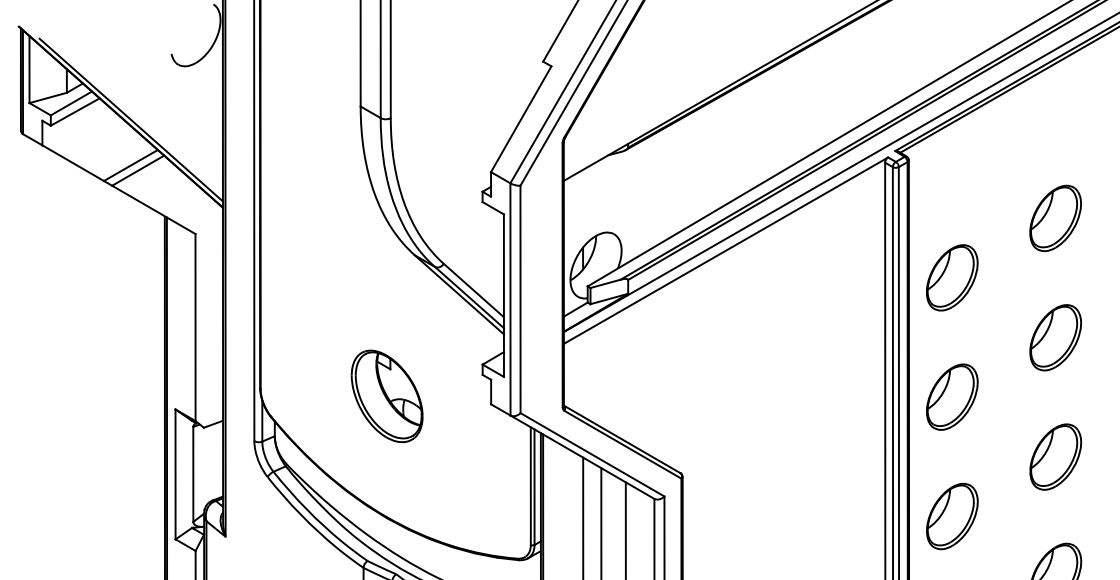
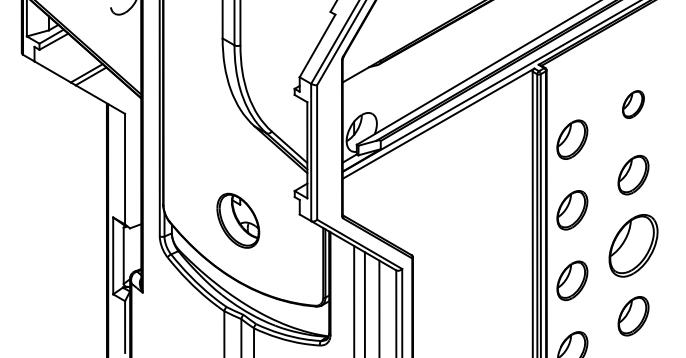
part: (1055, 218) -> (633, 104), size x0.7
part: (387, 395) -> (238, 220), moved
part: (1055, 456) -> (633, 245), size x1.6

